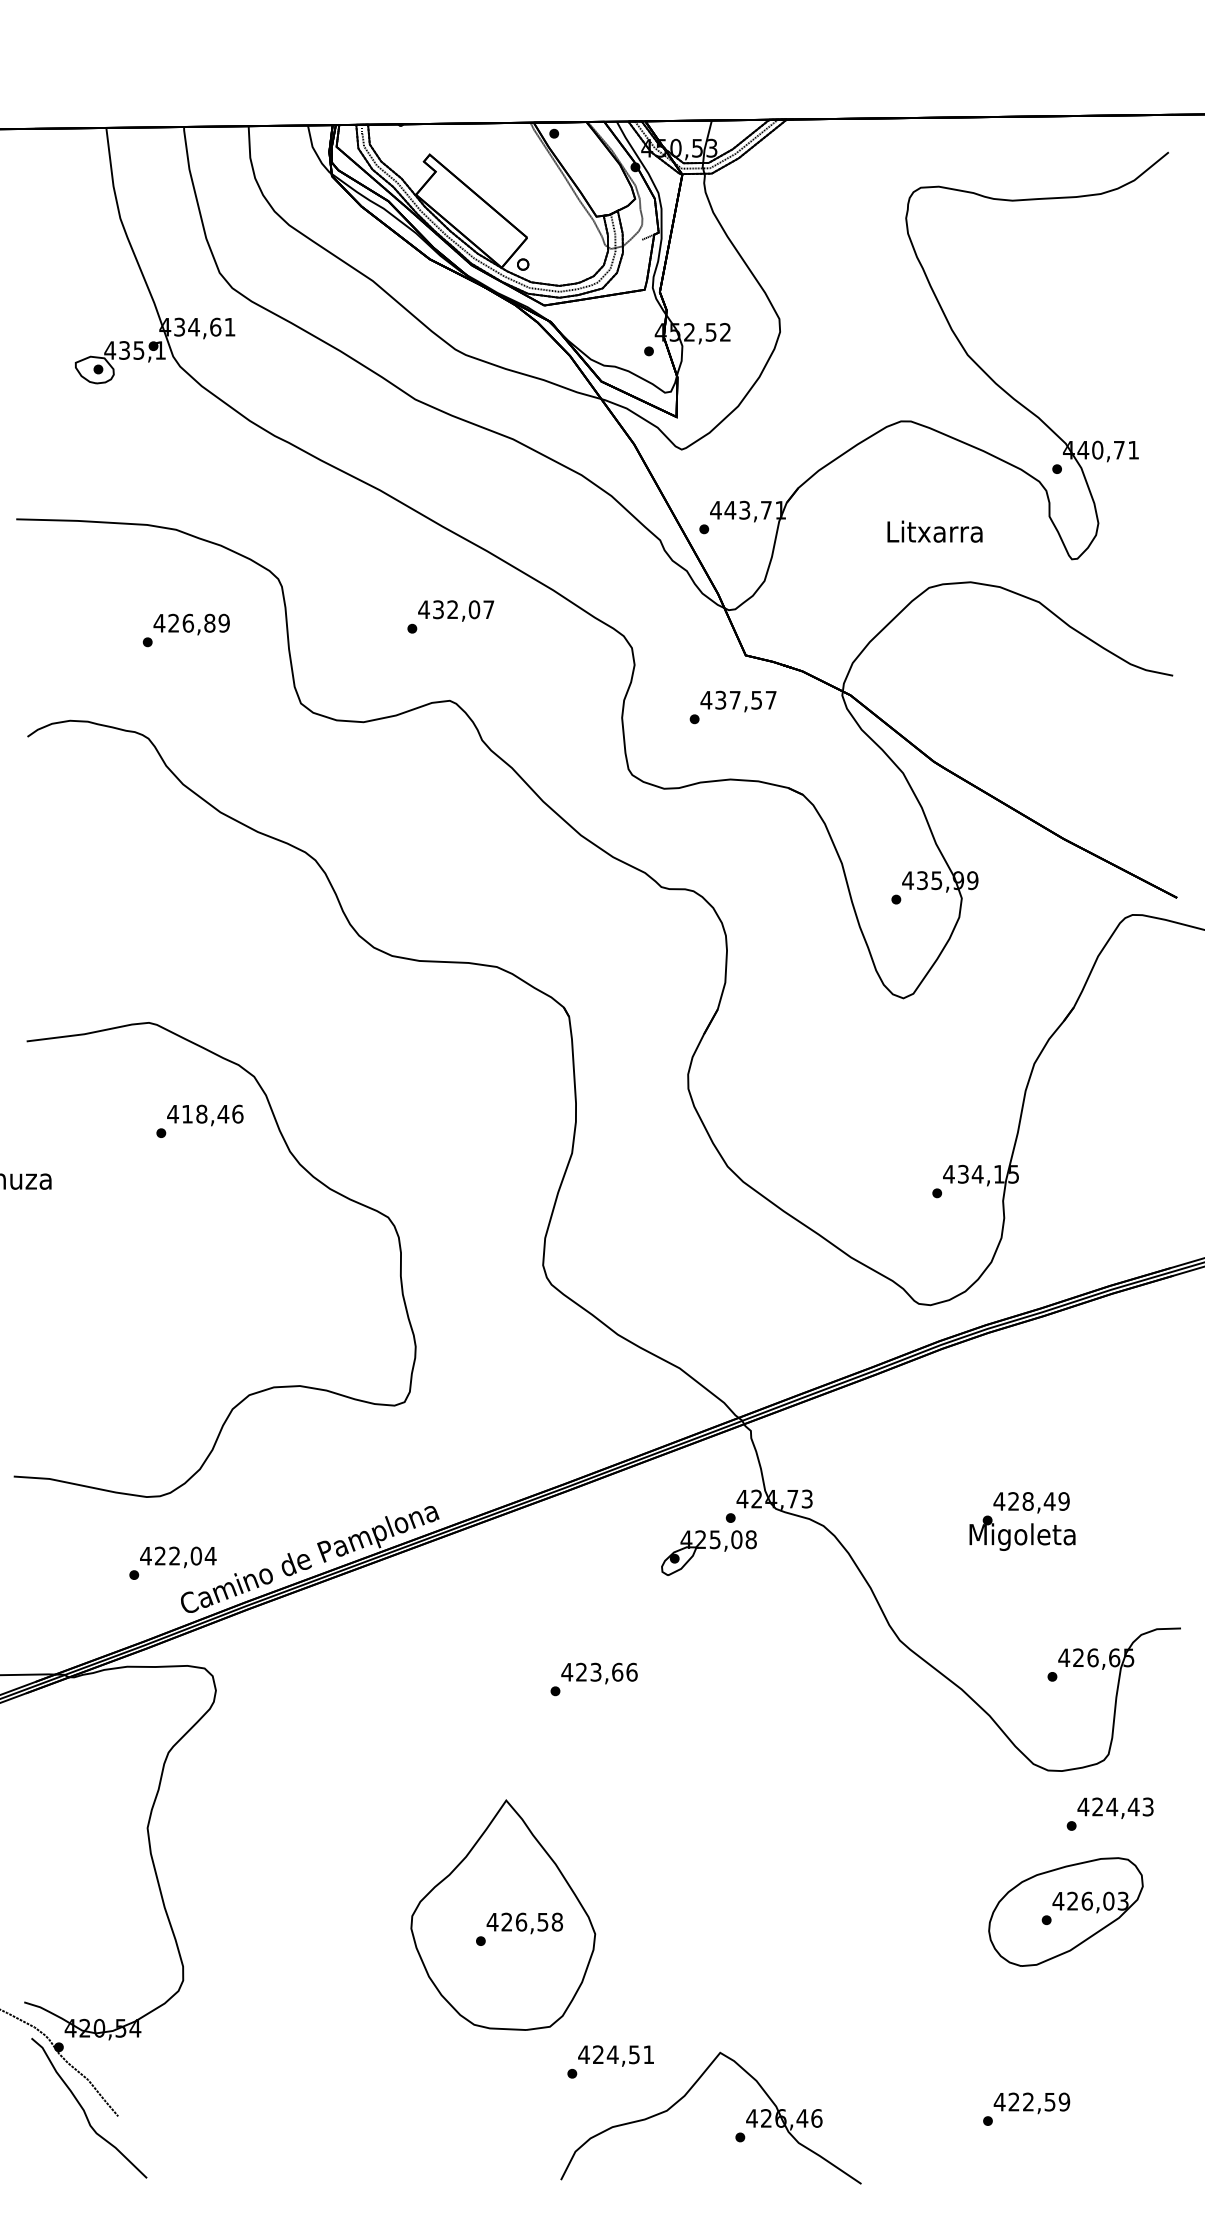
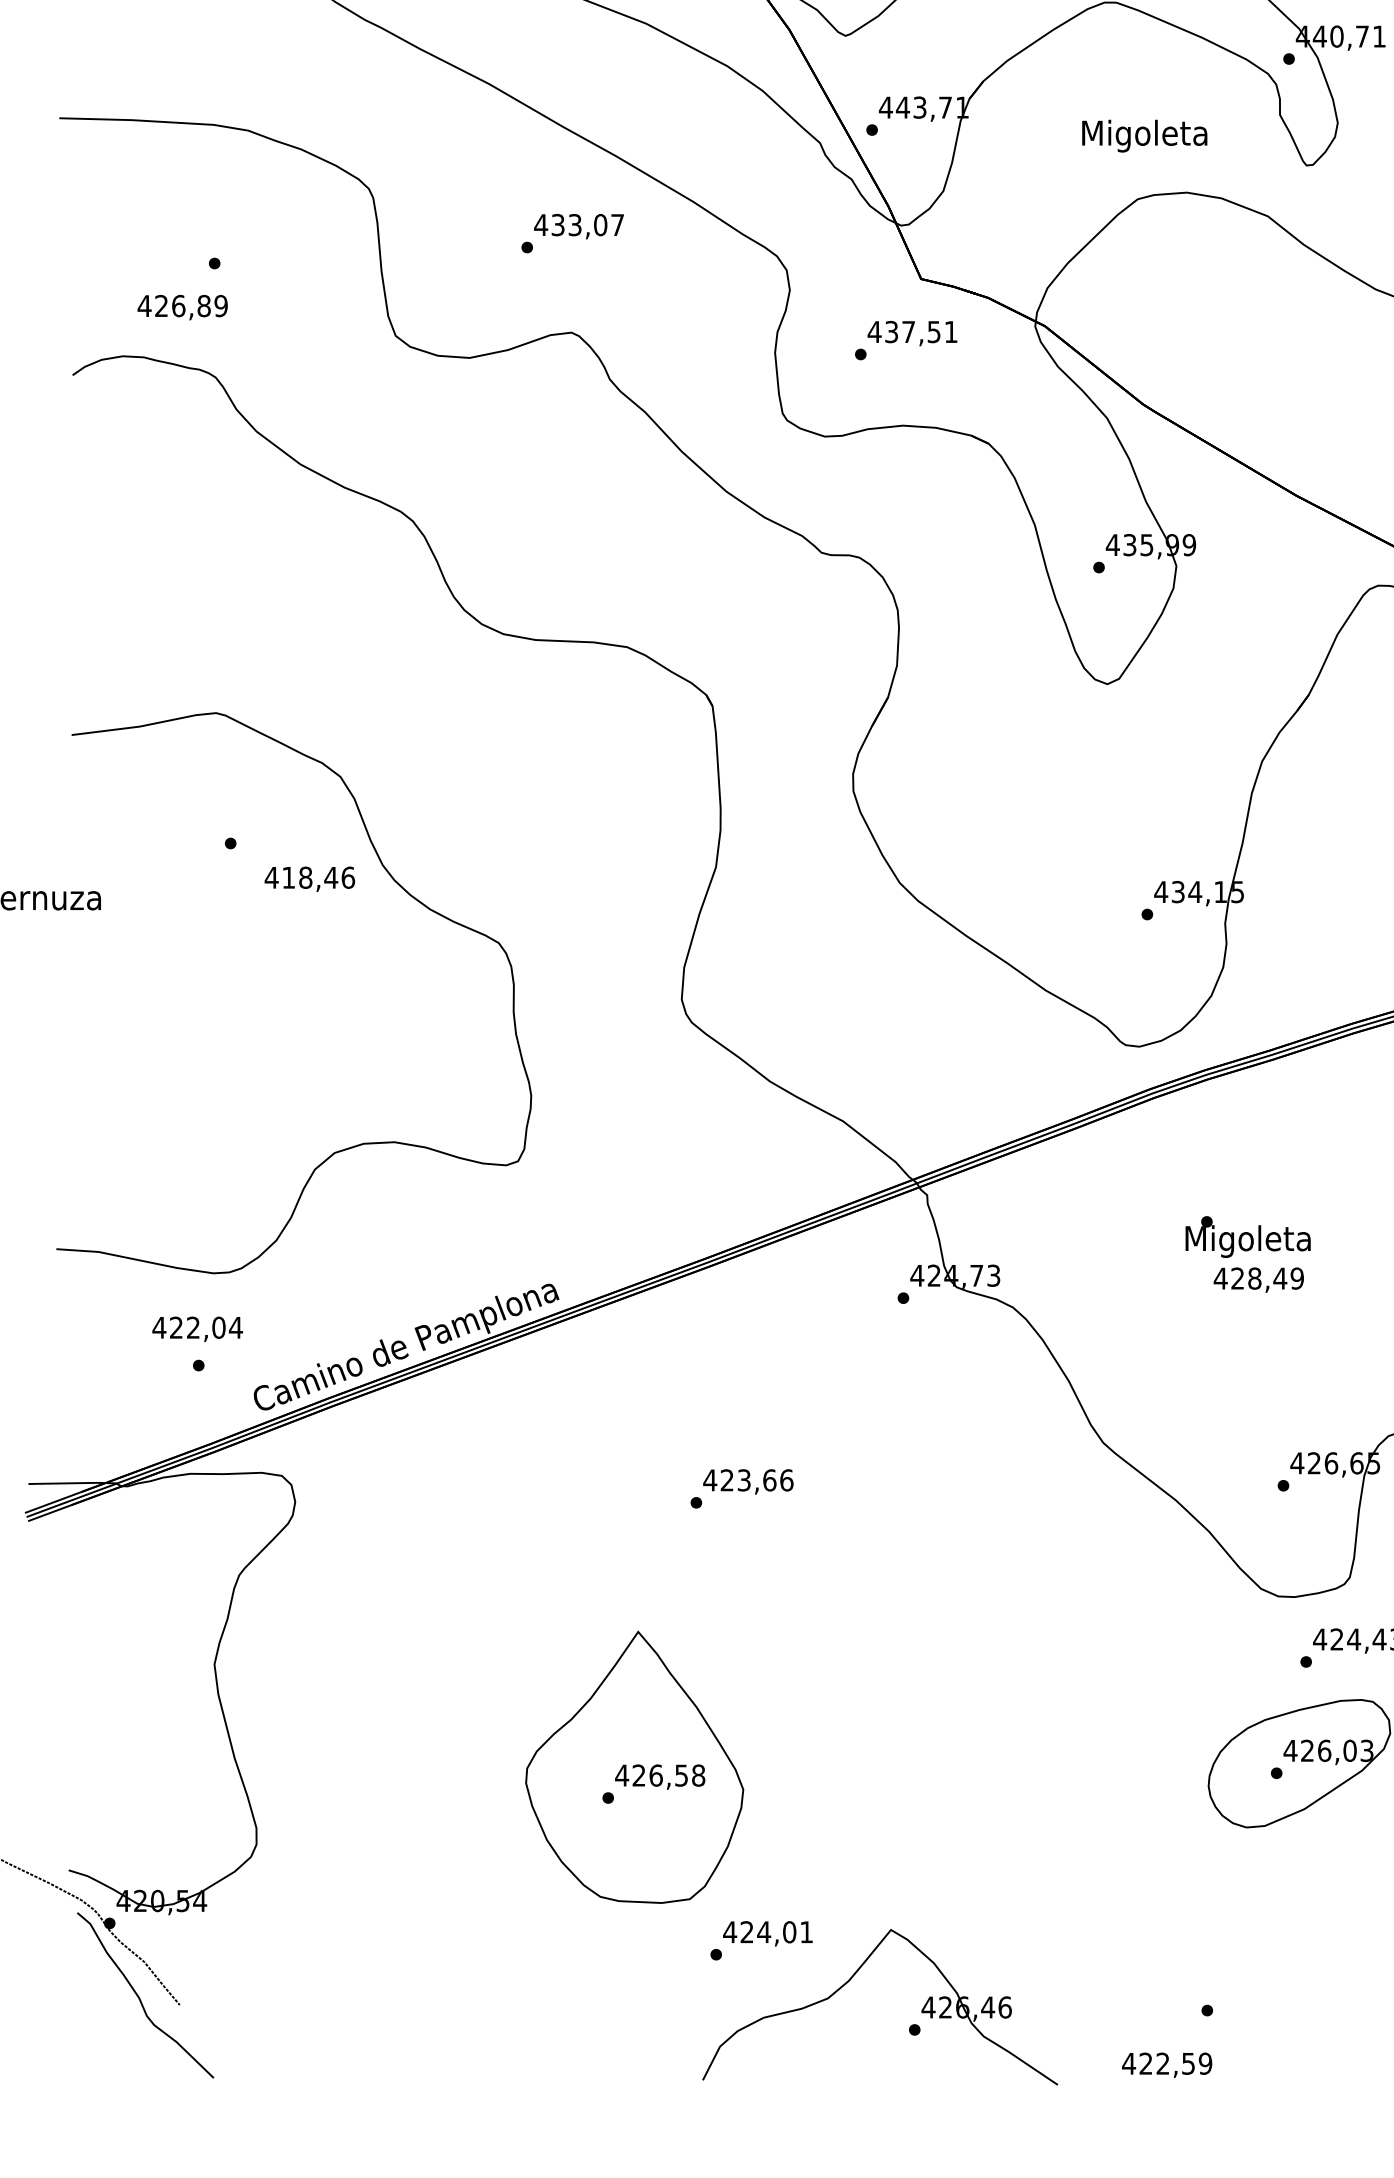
text: (934, 534) -> (1144, 136), Litxarra -> Migoleta
text: (452, 609) -> (574, 224), 432,07 -> 433,07
text: (191, 624) -> (182, 307), moved
text: (770, 700) -> (950, 332), 437,57 -> 437,51
text: (205, 1115) -> (310, 879), moved
text: (1022, 1532) -> (1248, 1236), moved
part: (708, 1552) -> (877, 1338), removed
text: (178, 1557) -> (197, 1329), moved
text: (634, 2054) -> (789, 1931), 424,51 -> 424,01
text: (1031, 2103) -> (1166, 2065), moved

